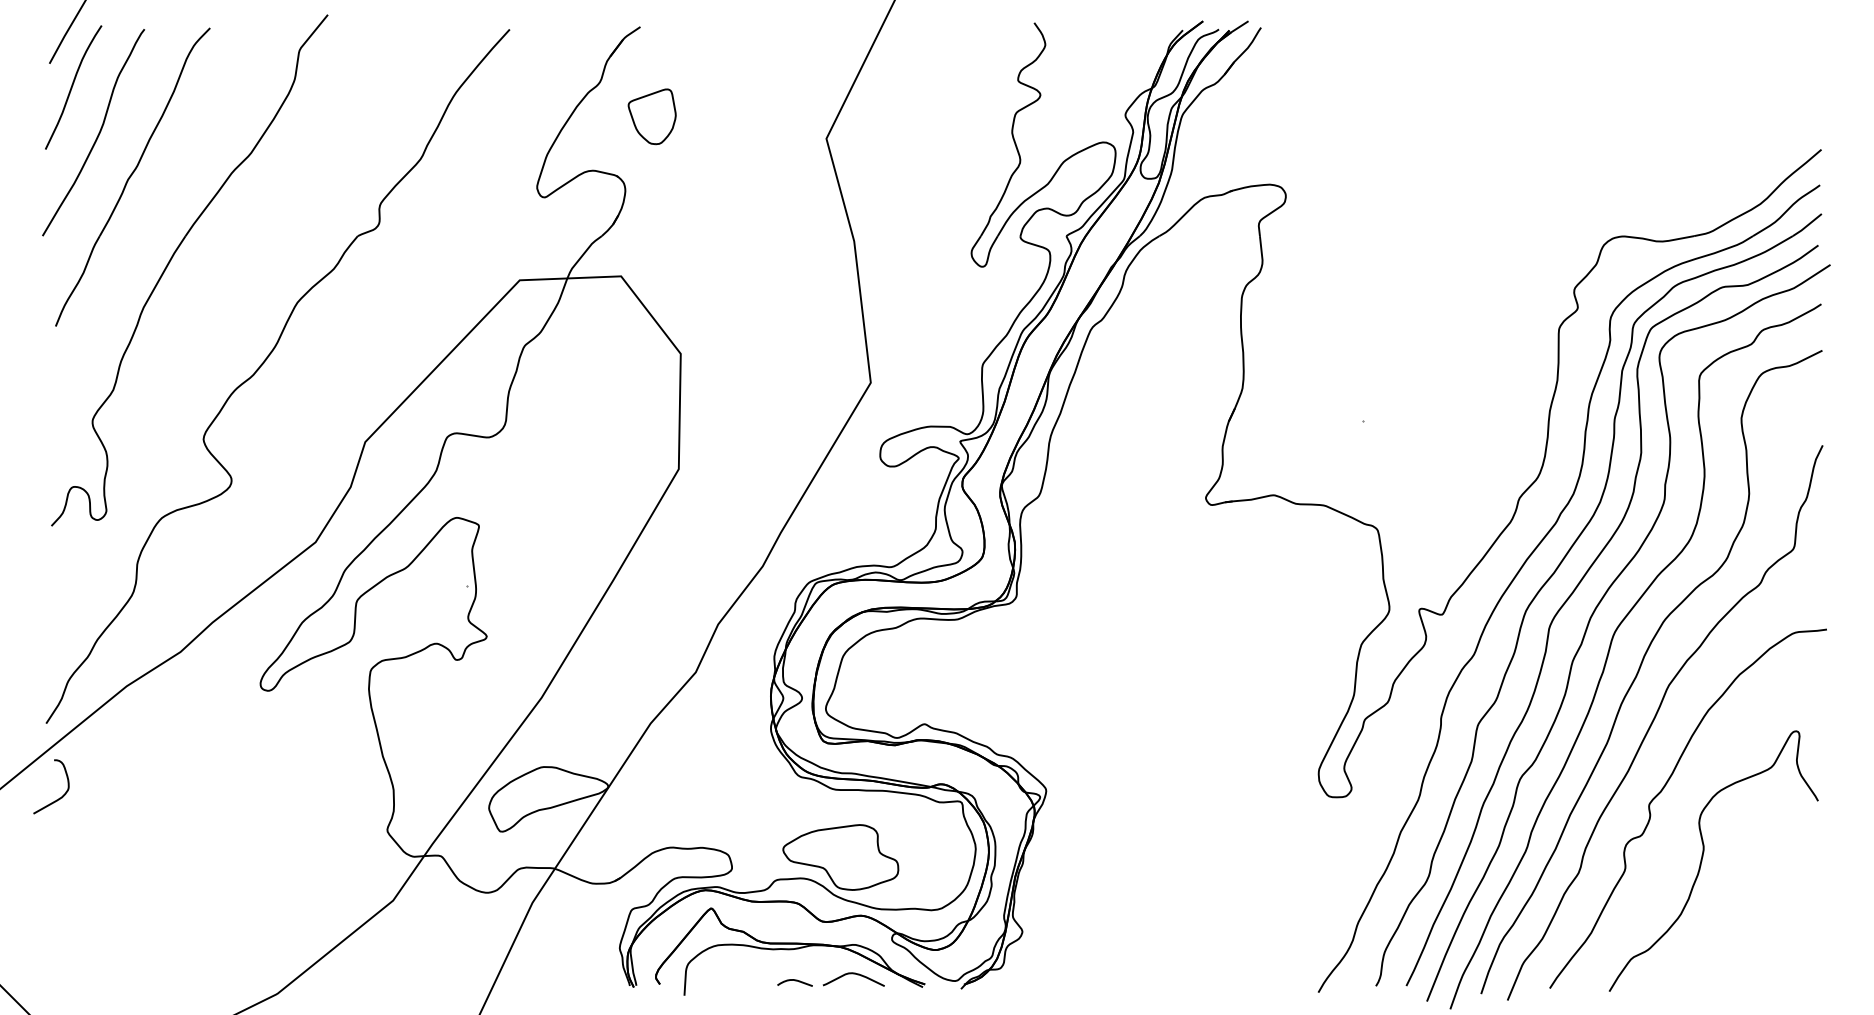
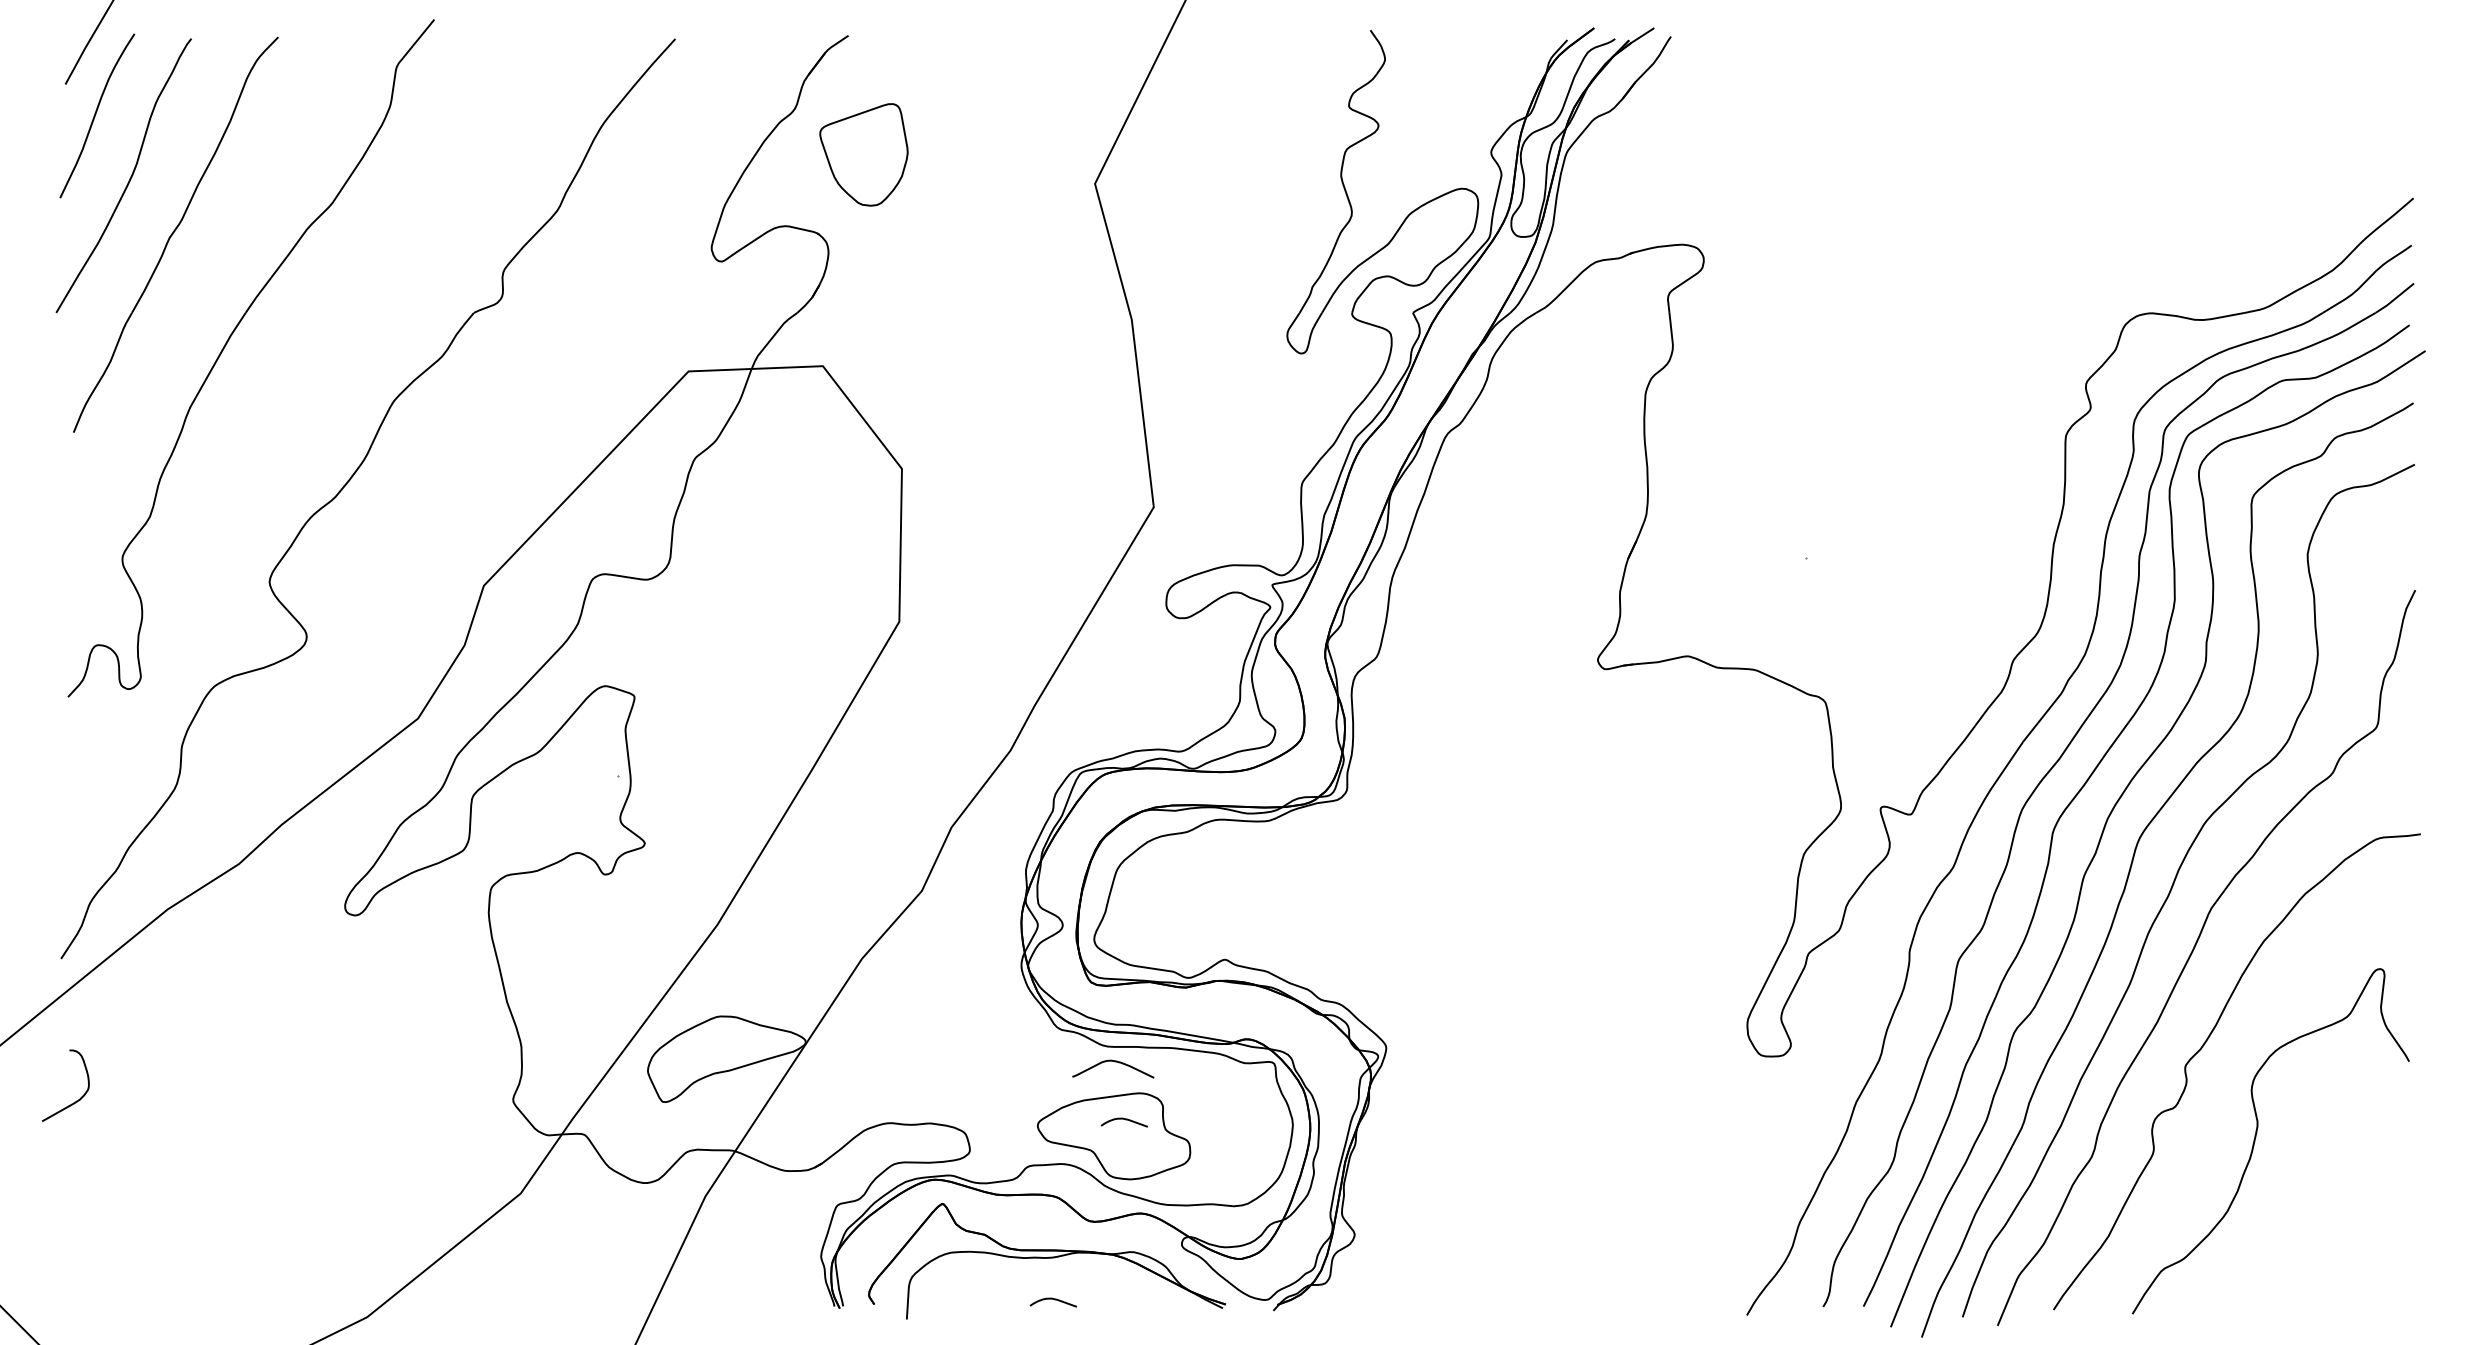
part: (652, 116) -> (864, 154), size x1.4
curve: (59, 798) -> (76, 1100), moved
curve: (849, 845) -> (1125, 1120), added
curve: (855, 974) -> (1115, 1062), moved

